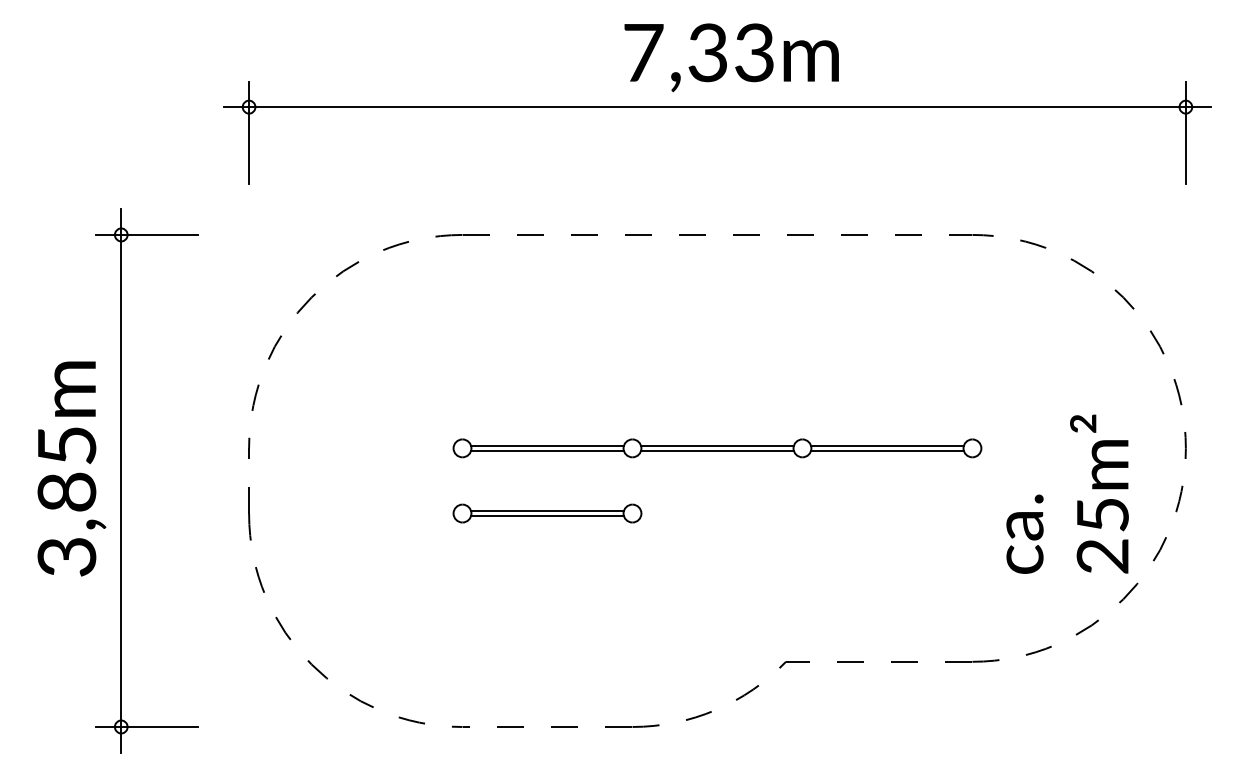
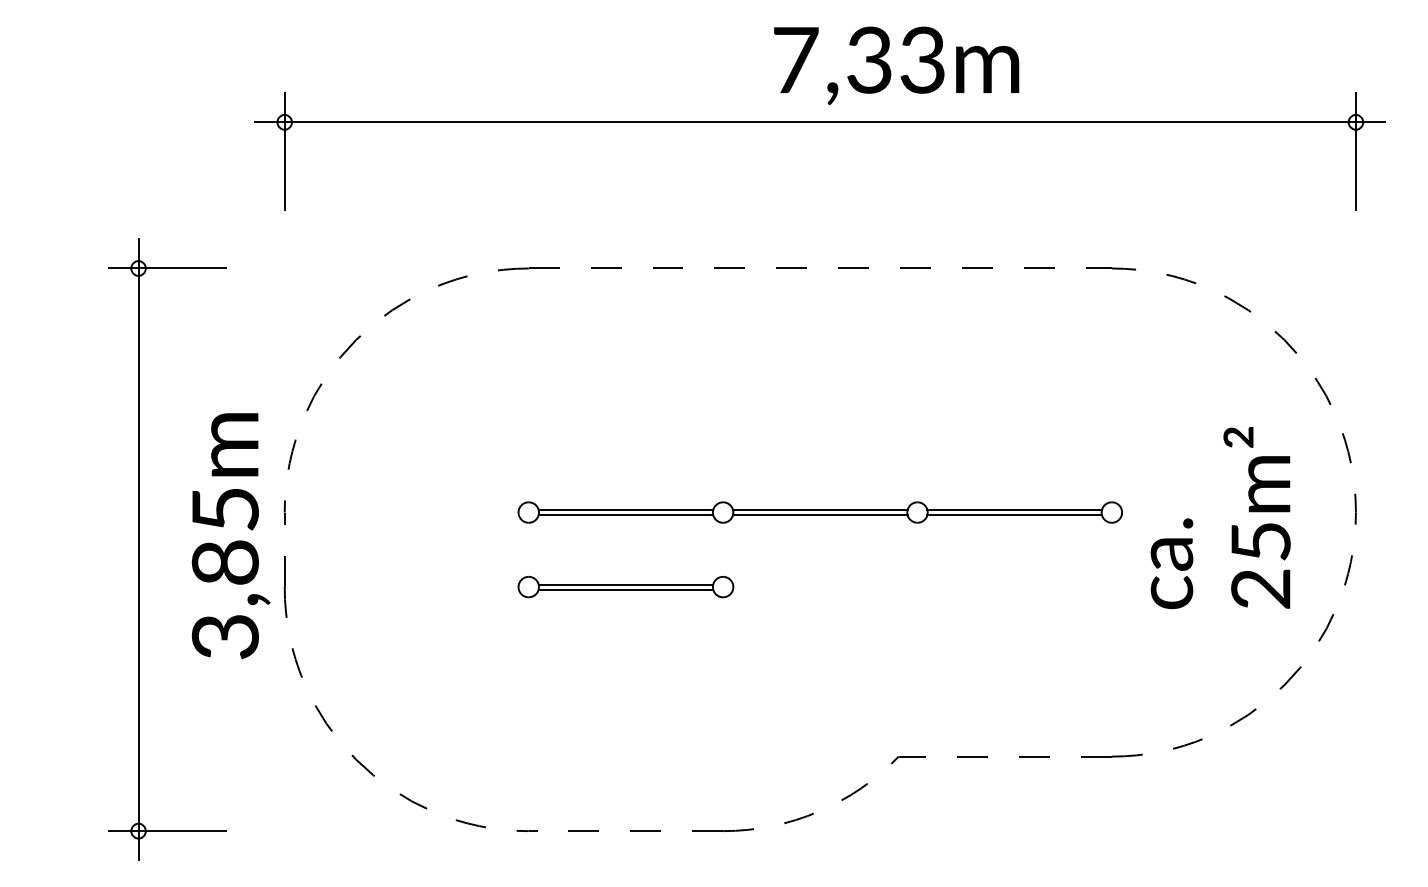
text: (731, 57) -> (896, 65), moved
text: (71, 469) -> (230, 536), moved
text: (1067, 494) -> (1220, 518), moved

